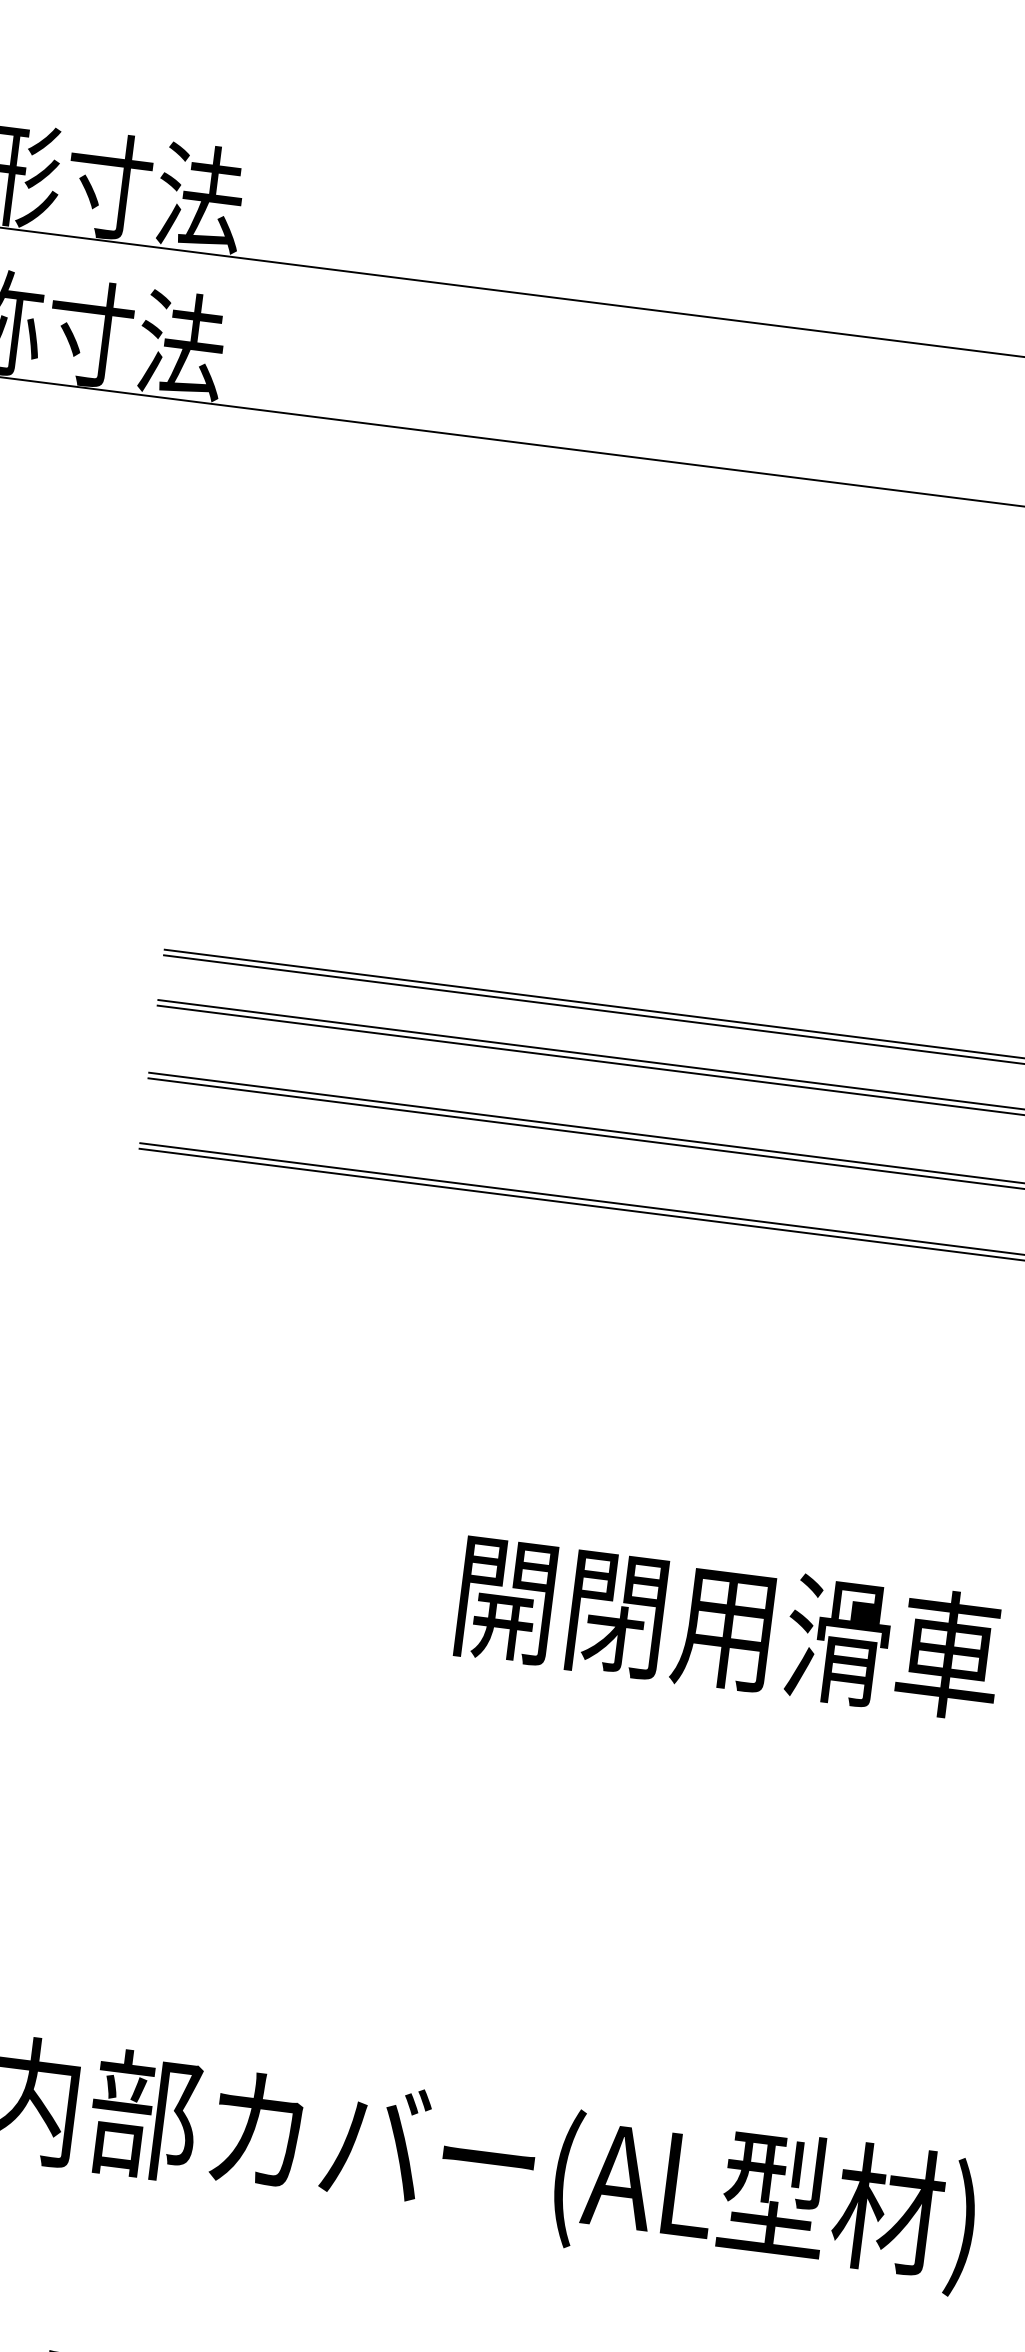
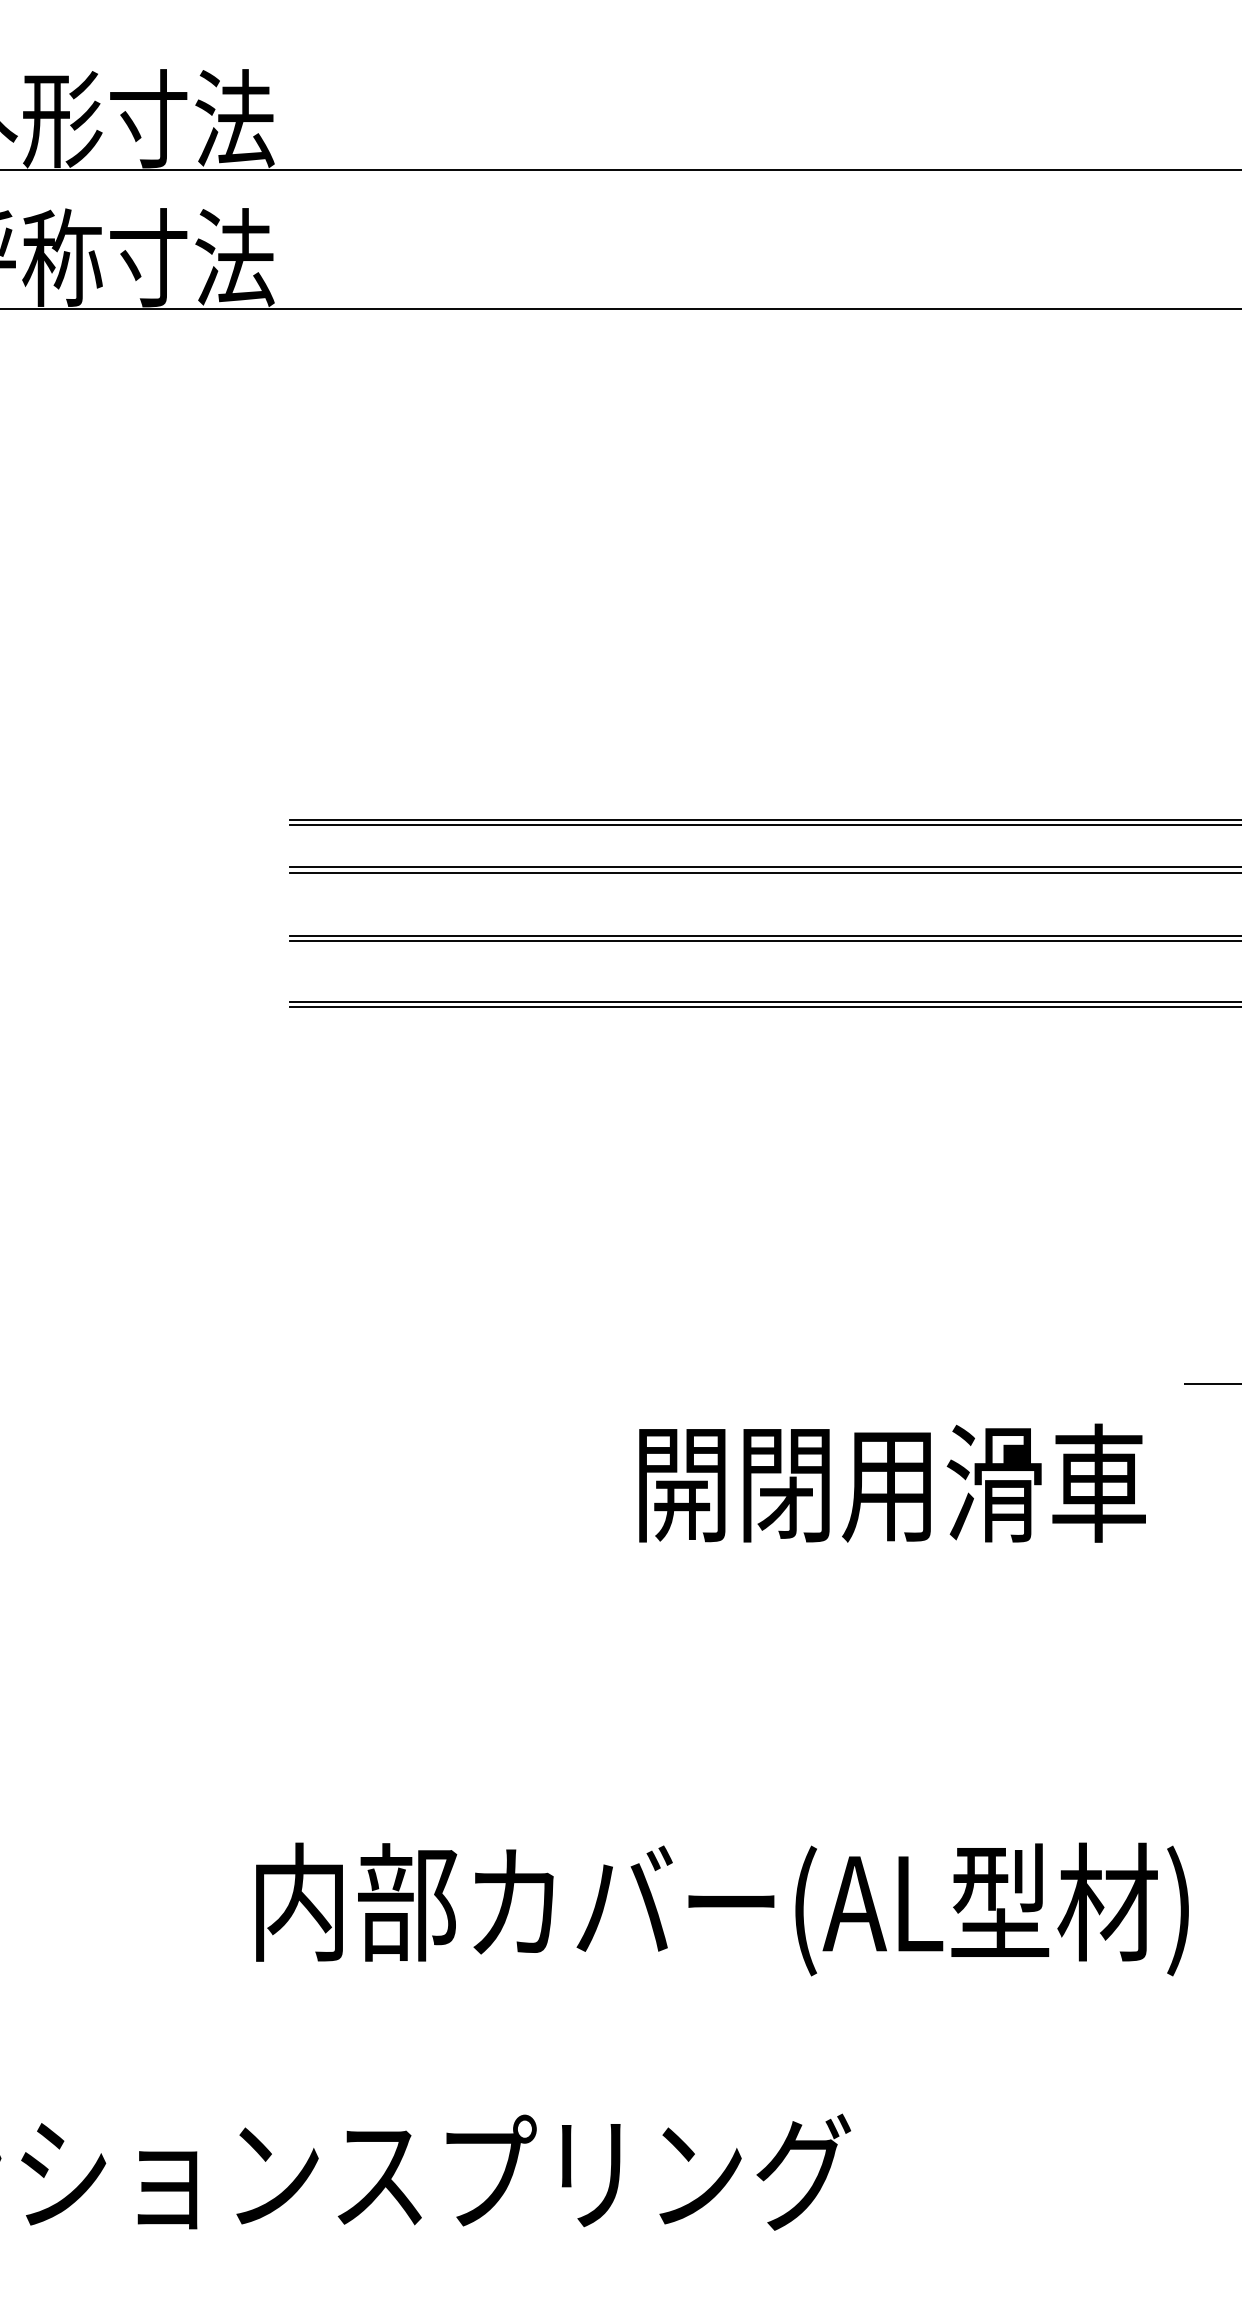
text: (729, 1626) -> (892, 1482), moved

